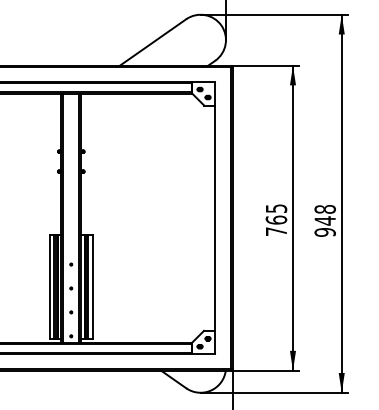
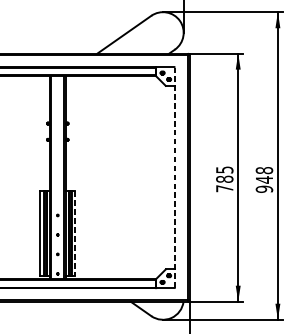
line: (215, 217) -> (175, 177), solid -> dashed
text: (275, 219) -> (223, 178), 765 -> 785
line: (93, 286) -> (75, 233), solid -> dashed

